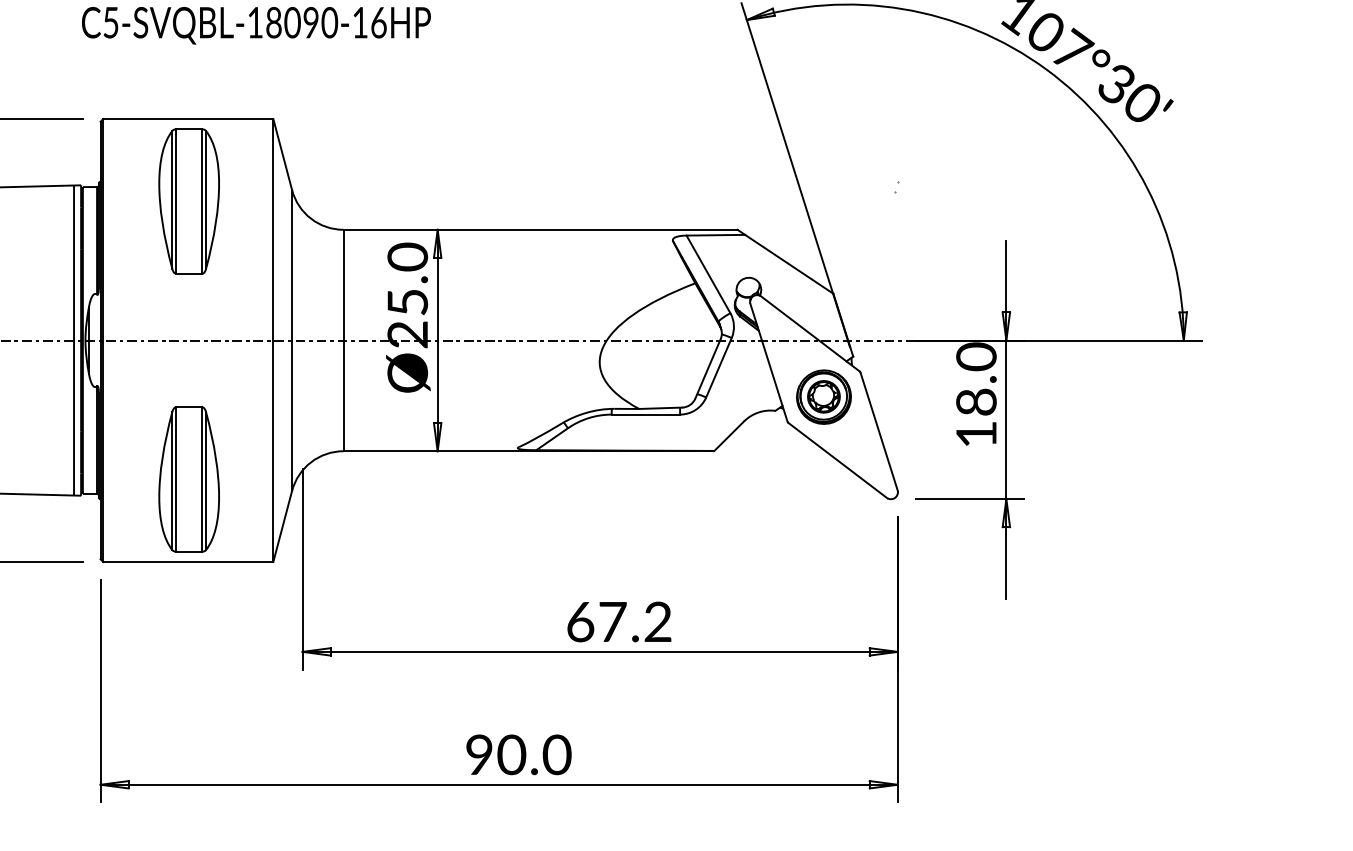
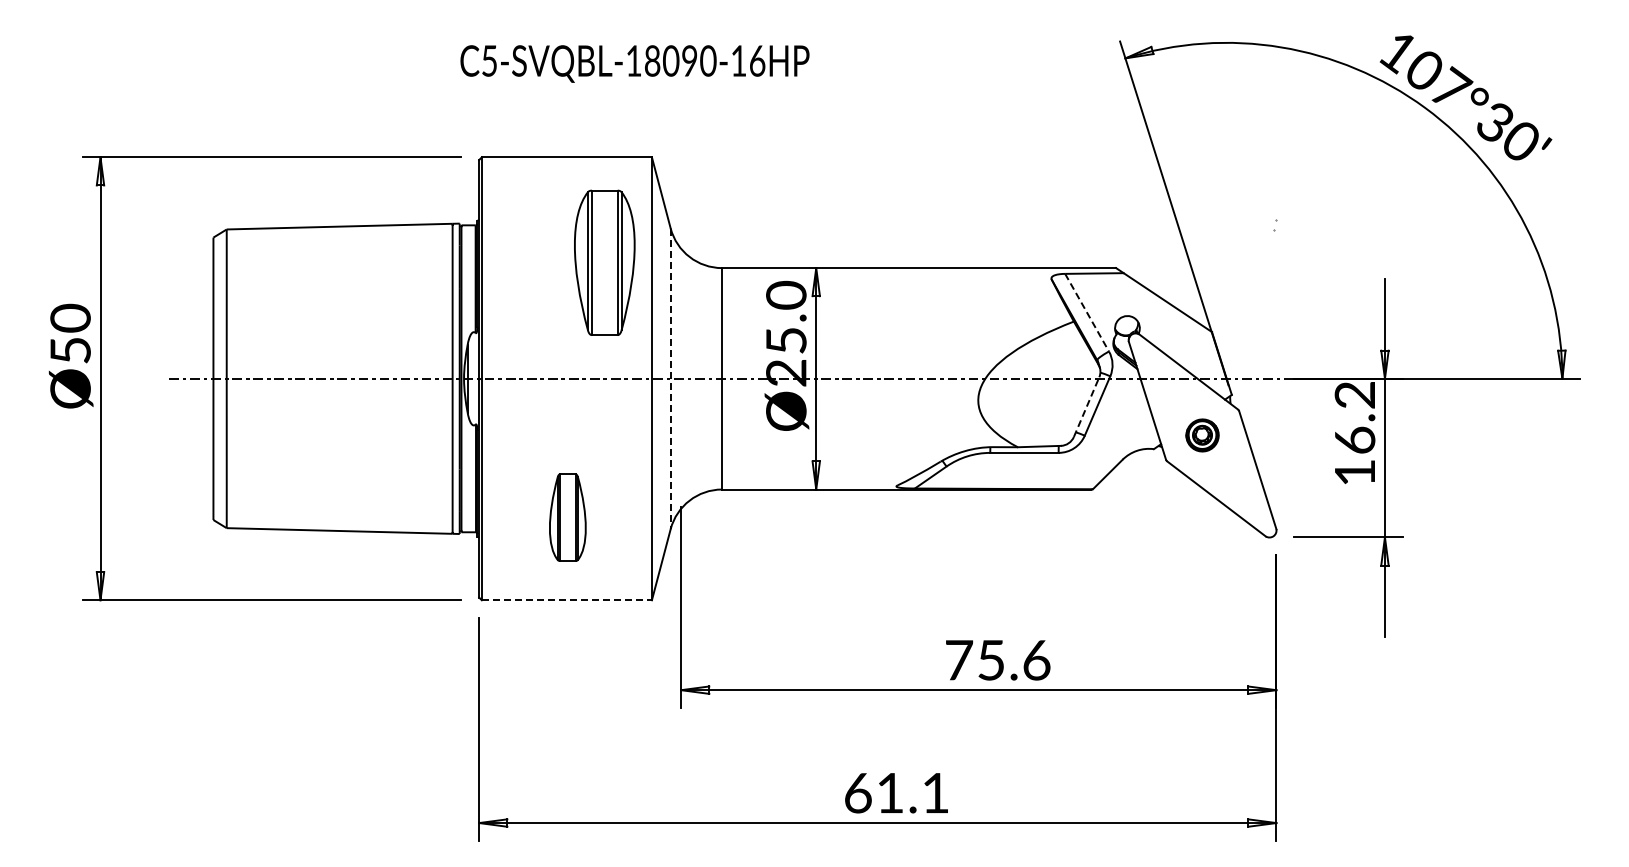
part: (188, 201) -> (604, 262), moved
line: (708, 274) -> (1087, 312), solid -> dashed
line: (291, 341) -> (670, 379), solid -> dashed
line: (707, 368) -> (1086, 406), solid -> dashed
text: (975, 378) -> (1354, 416), 18.0 -> 16.2
part: (823, 397) -> (1202, 435), size x0.6
part: (188, 479) -> (567, 517), size x0.6
line: (188, 562) -> (567, 600), solid -> dashed
text: (619, 622) -> (998, 660), 67.2 -> 75.6
text: (518, 754) -> (897, 792), 90.0 -> 61.1

